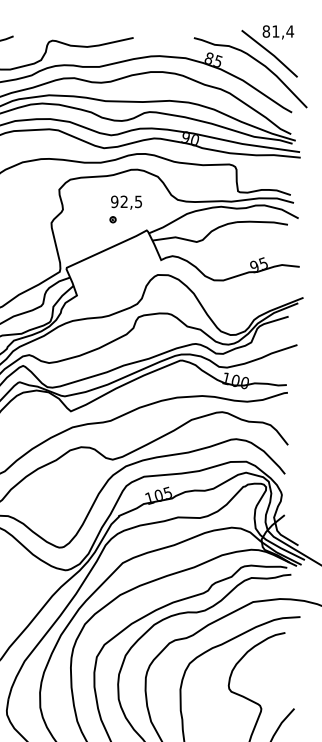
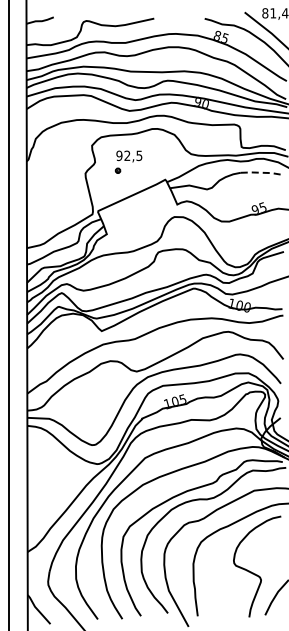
part: (125, 208) -> (128, 161), moved
line: (262, 221) -> (262, 172), solid -> dashed

